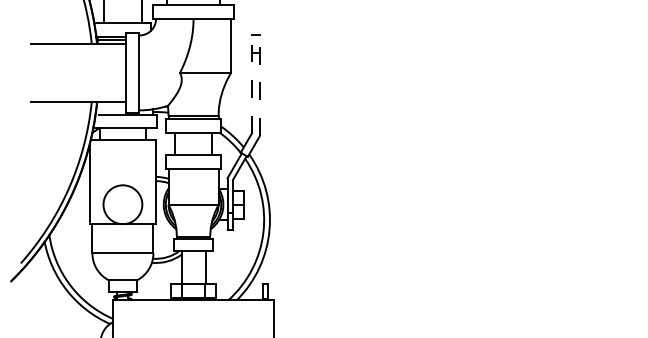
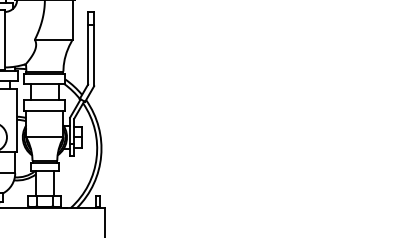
line: (251, 83) -> (87, 47), dashed -> solid
line: (260, 85) -> (94, 49), dashed -> solid

